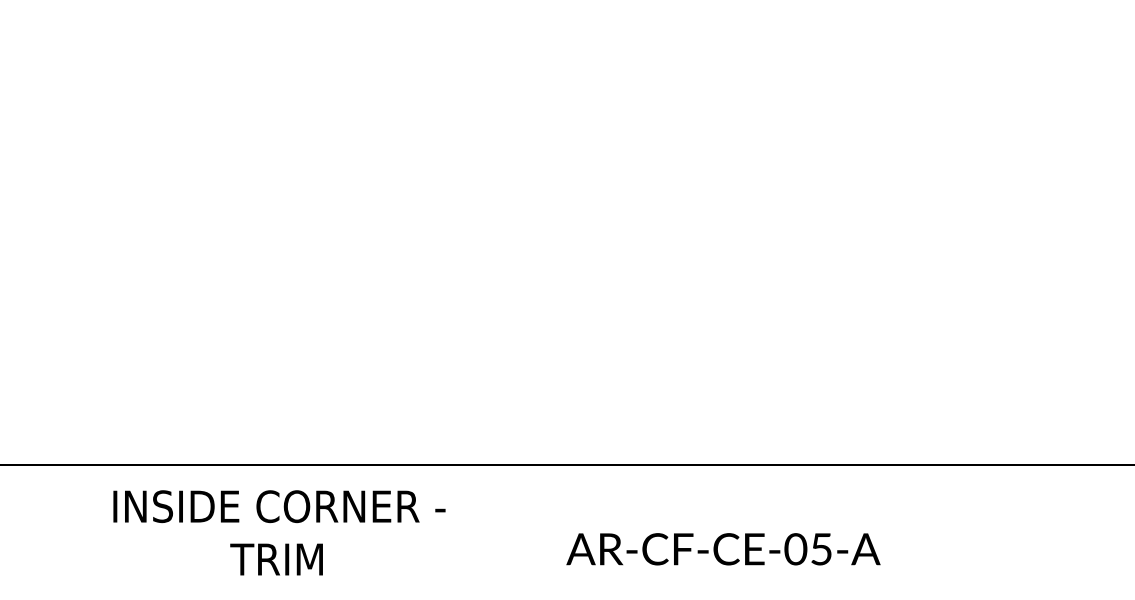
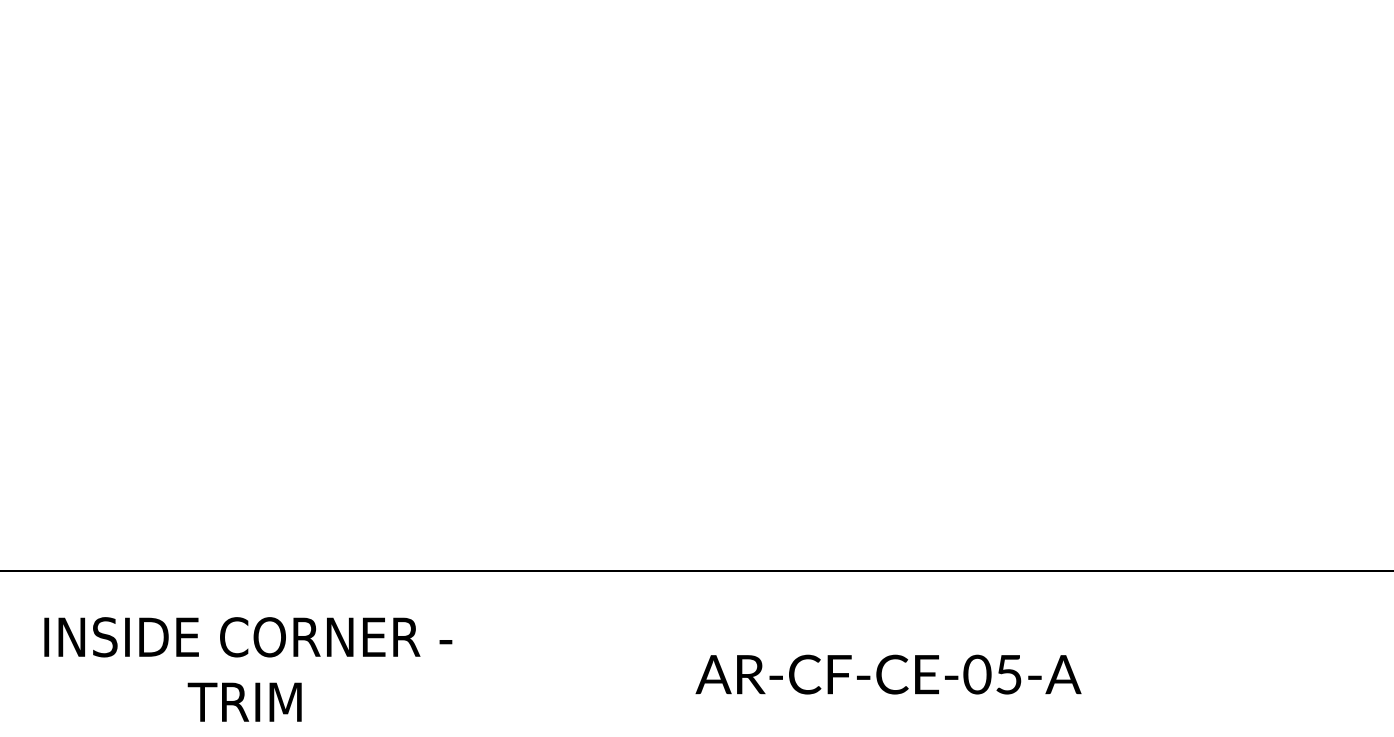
text: (279, 532) -> (248, 669), moved

